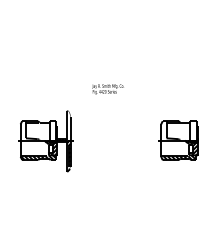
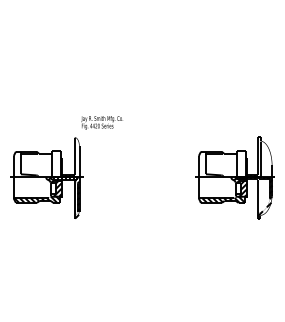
text: (107, 89) -> (101, 122), moved

